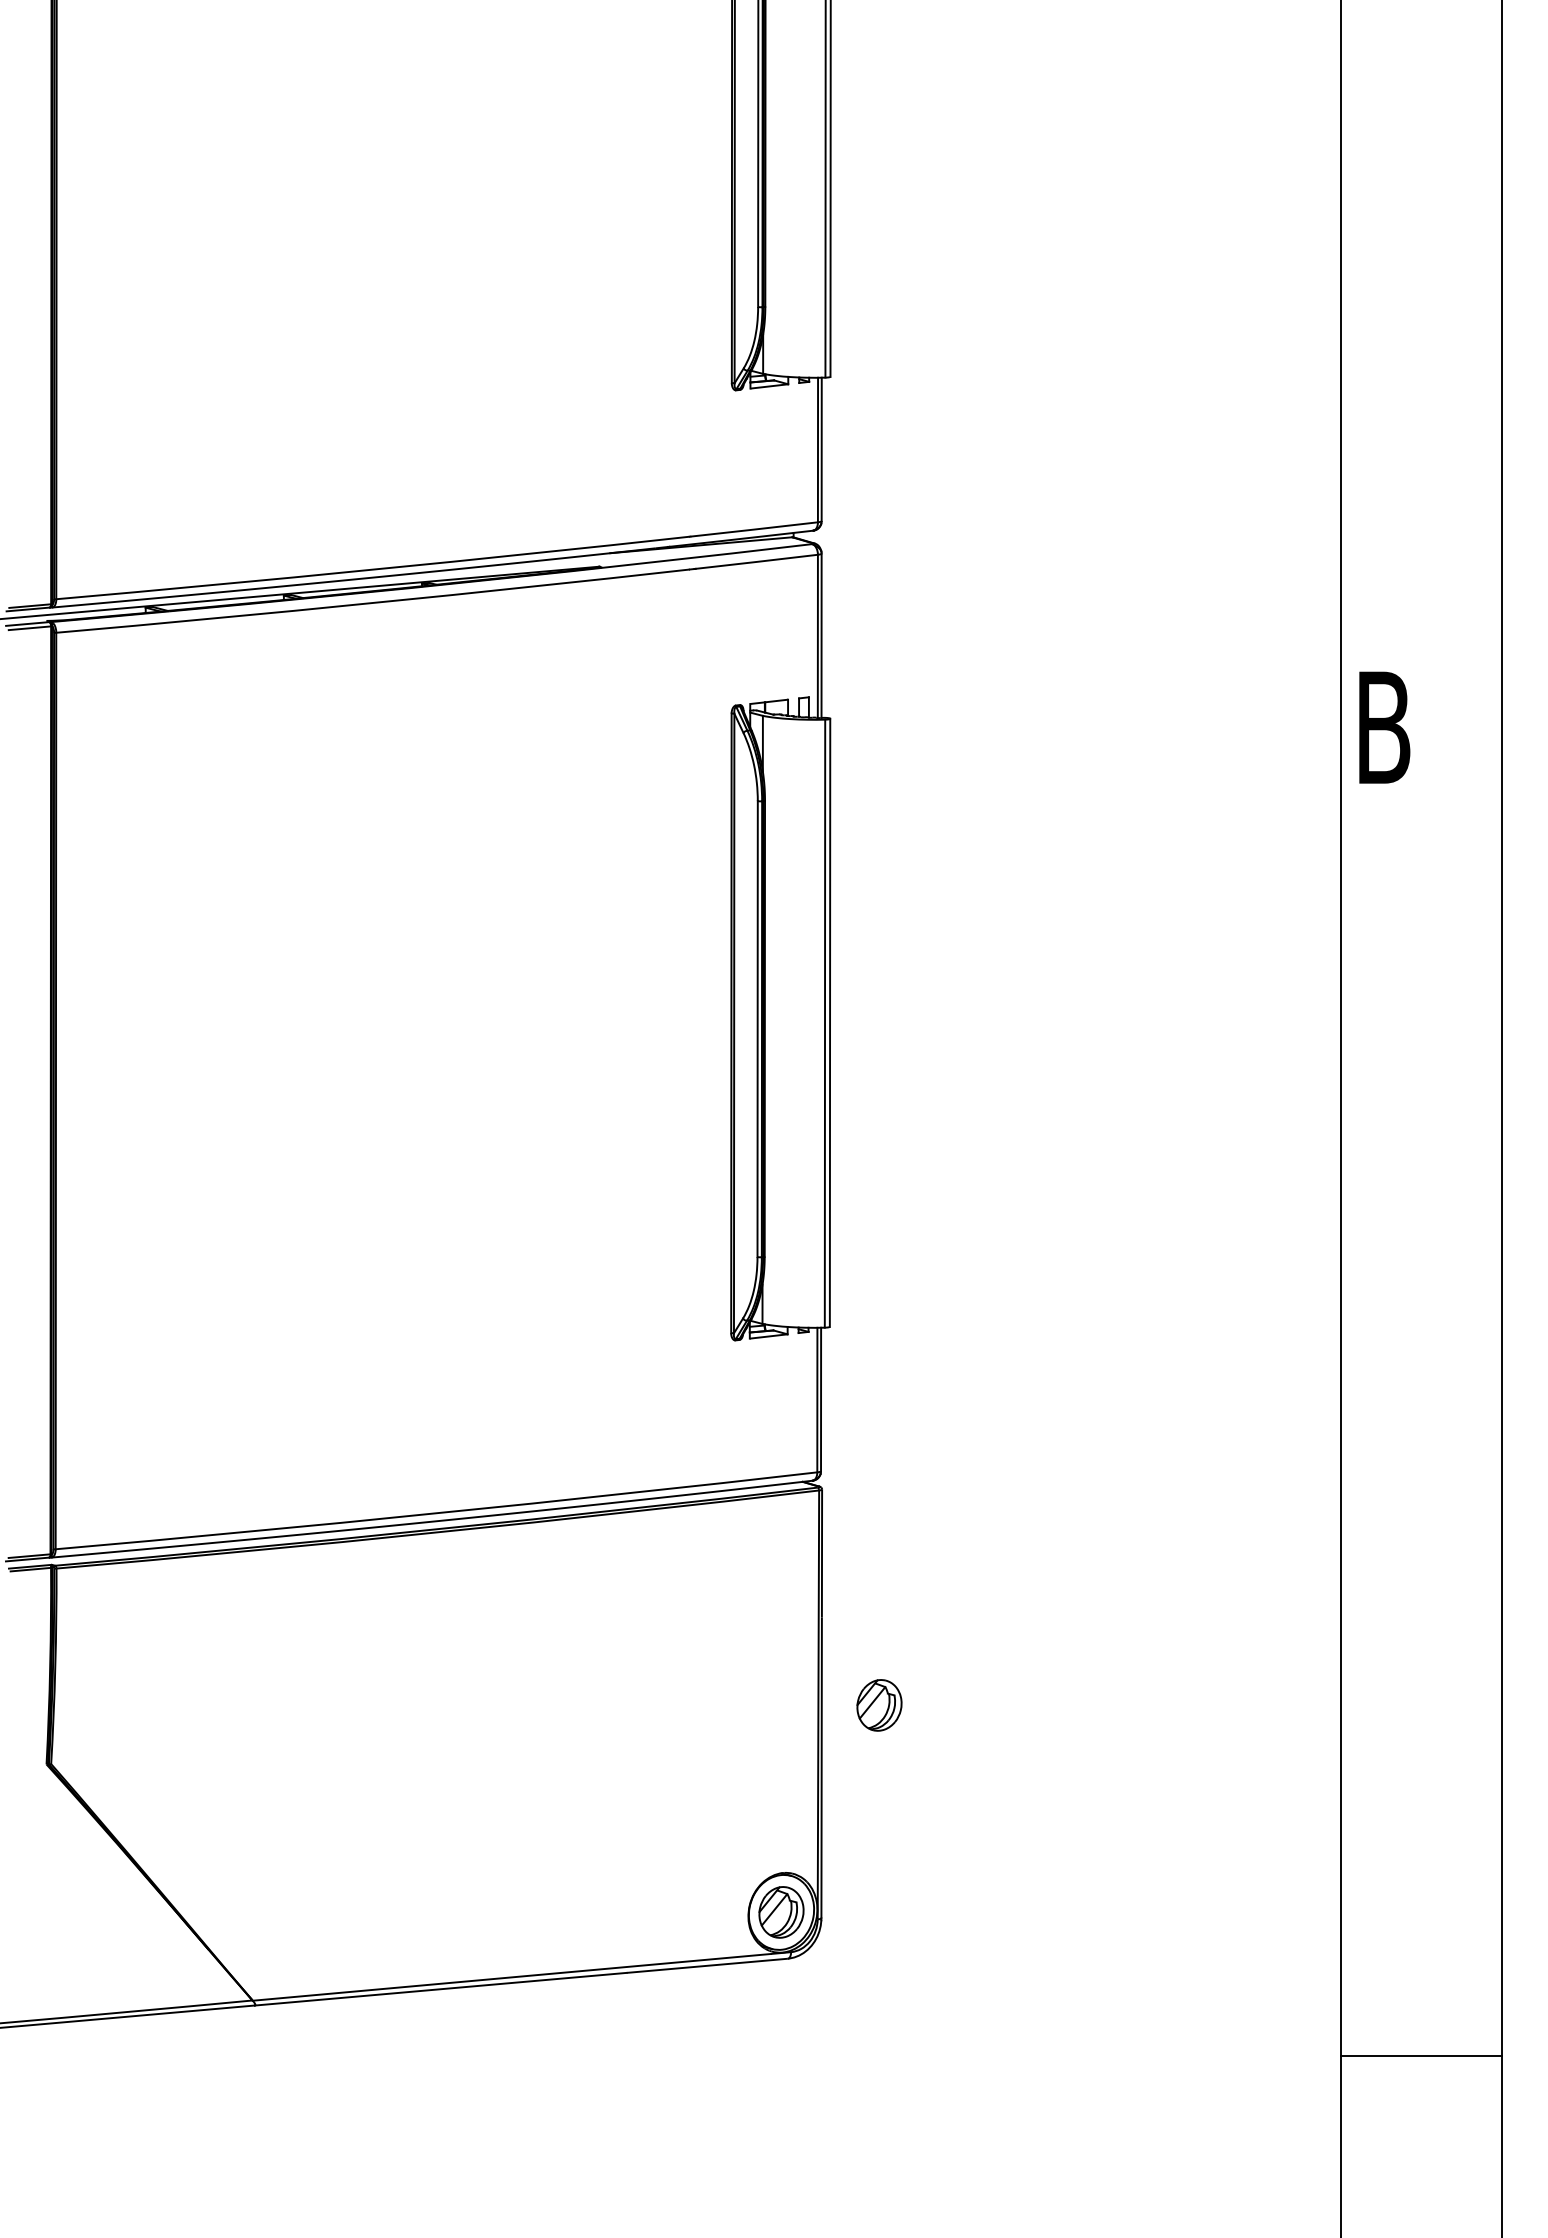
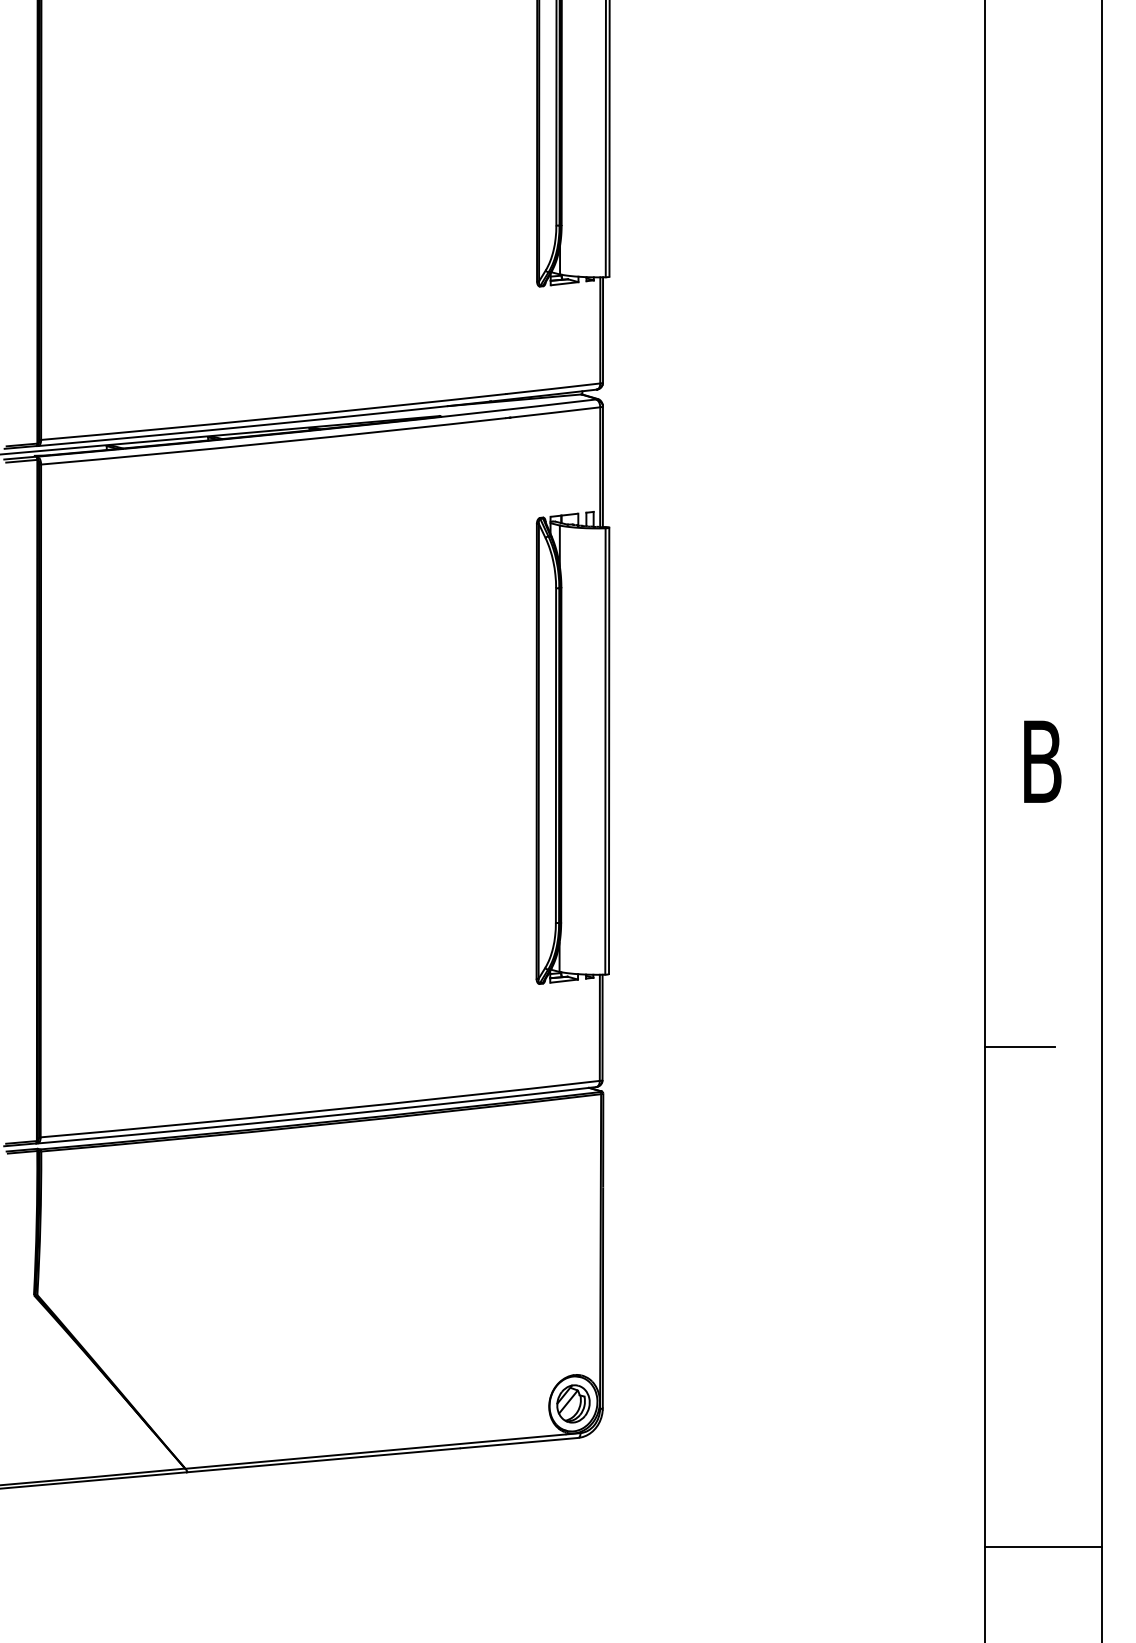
text: (1384, 727) -> (1042, 761), moved
line: (1389, 1425) -> (1019, 1046), added
part: (879, 1705) -> (645, 1252), removed
line: (1421, 2055) -> (1043, 1547), moved

